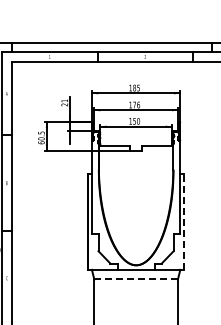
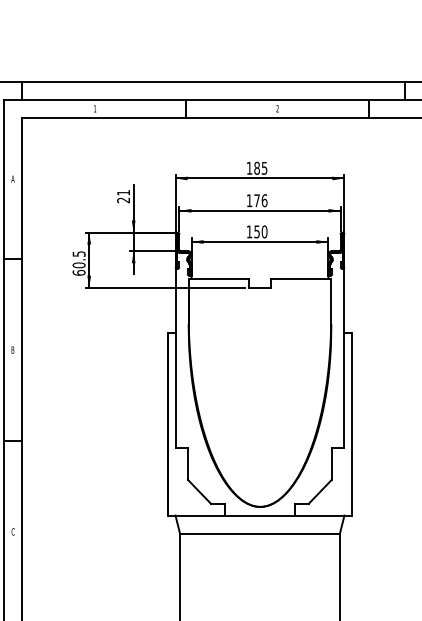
line: (184, 222) -> (352, 425), dashed -> solid
line: (136, 279) -> (260, 534), dashed -> solid

